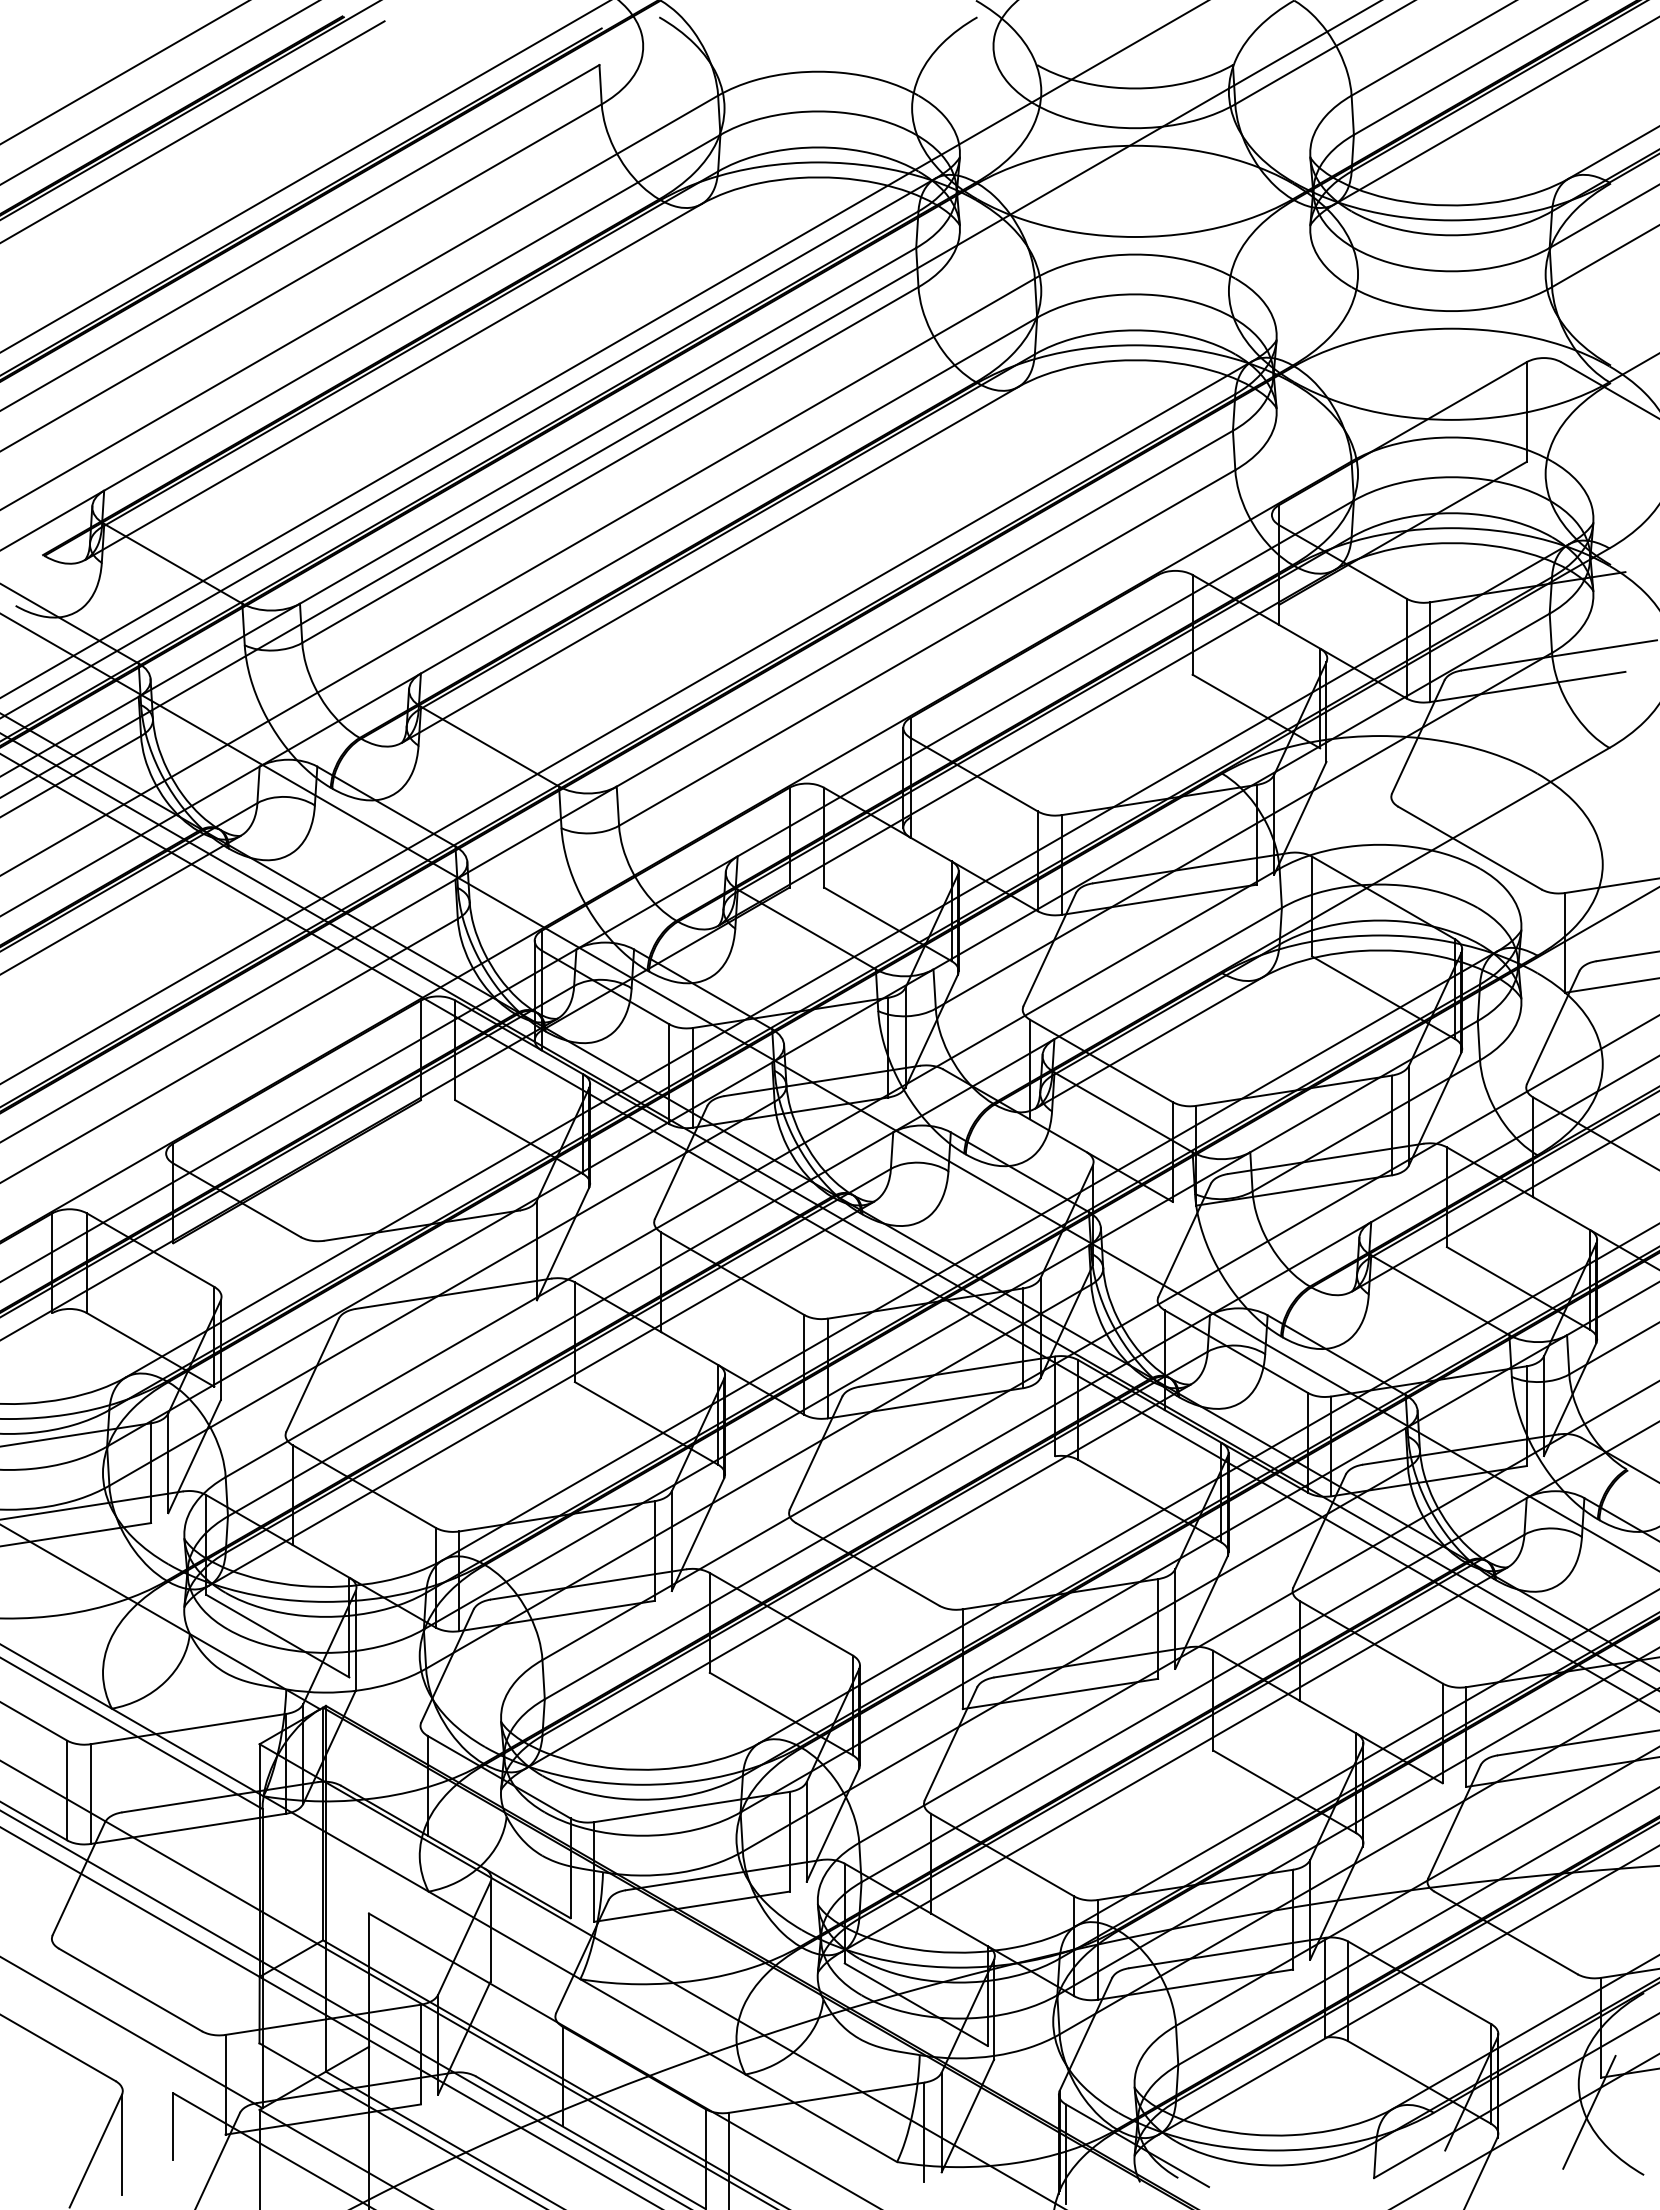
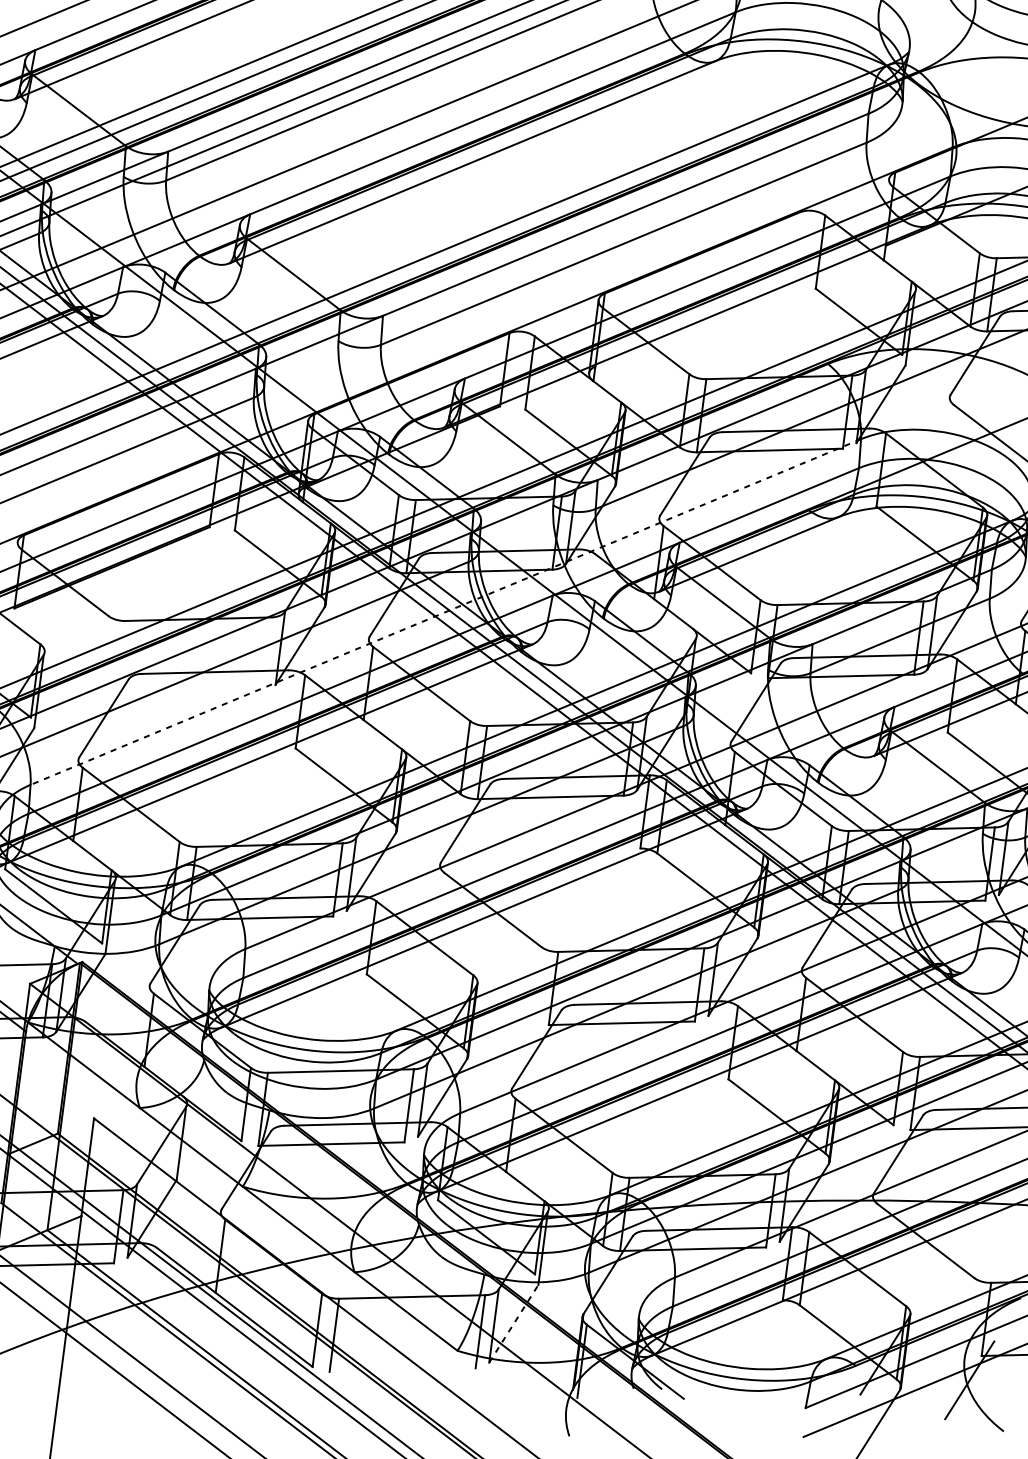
line: (752, 1173) -> (445, 612), solid -> dashed
line: (968, 2115) -> (514, 1323), solid -> dashed

